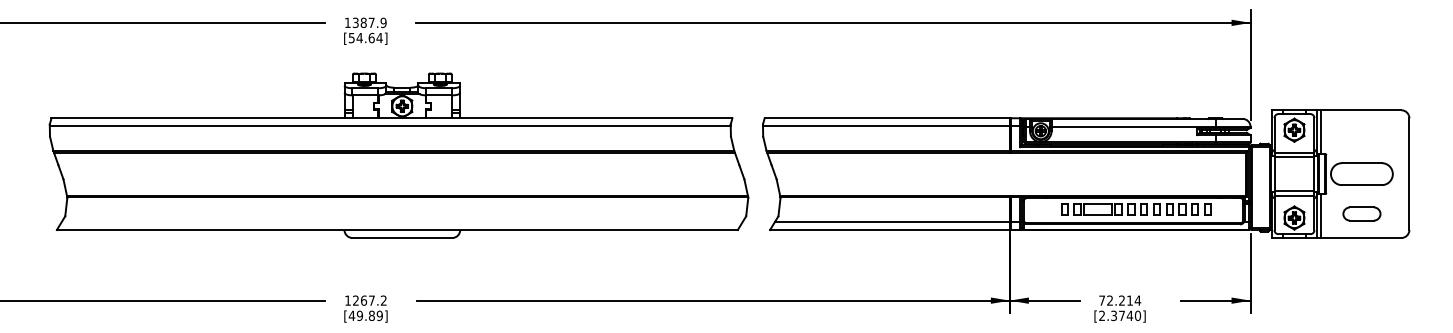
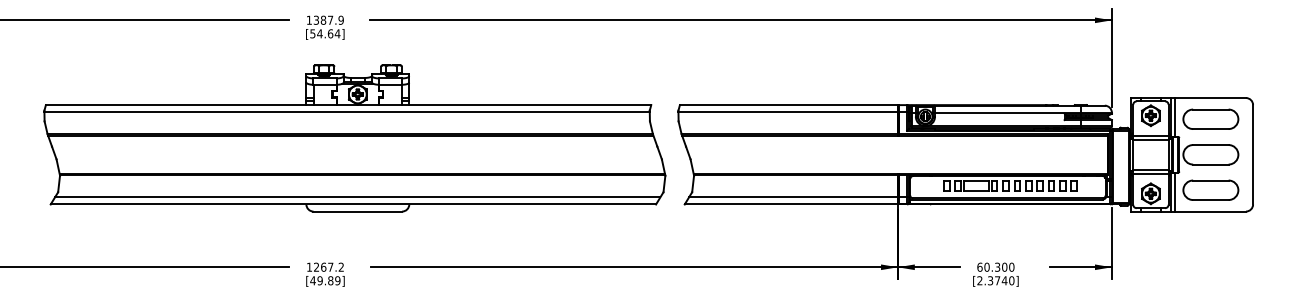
part: (1361, 134) -> (1210, 119), added
part: (1361, 213) -> (1210, 189), size x1.67
line: (401, 222) -> (357, 197), added
text: (1120, 300) -> (996, 267), 72.214 -> 60.300

